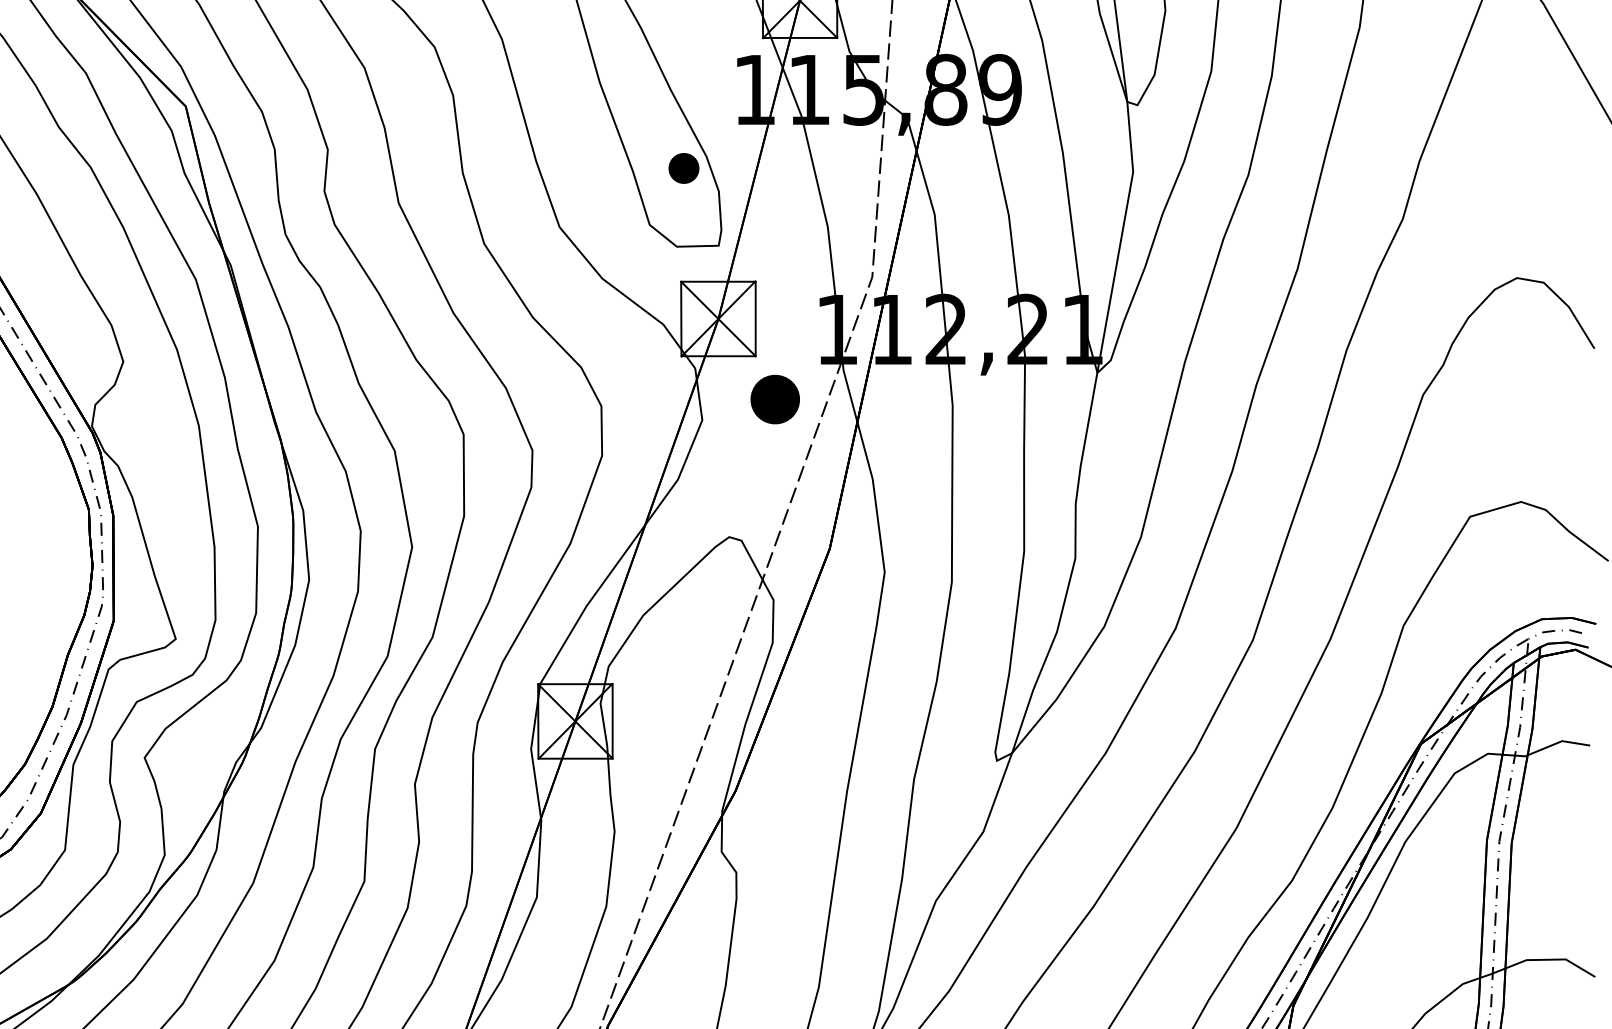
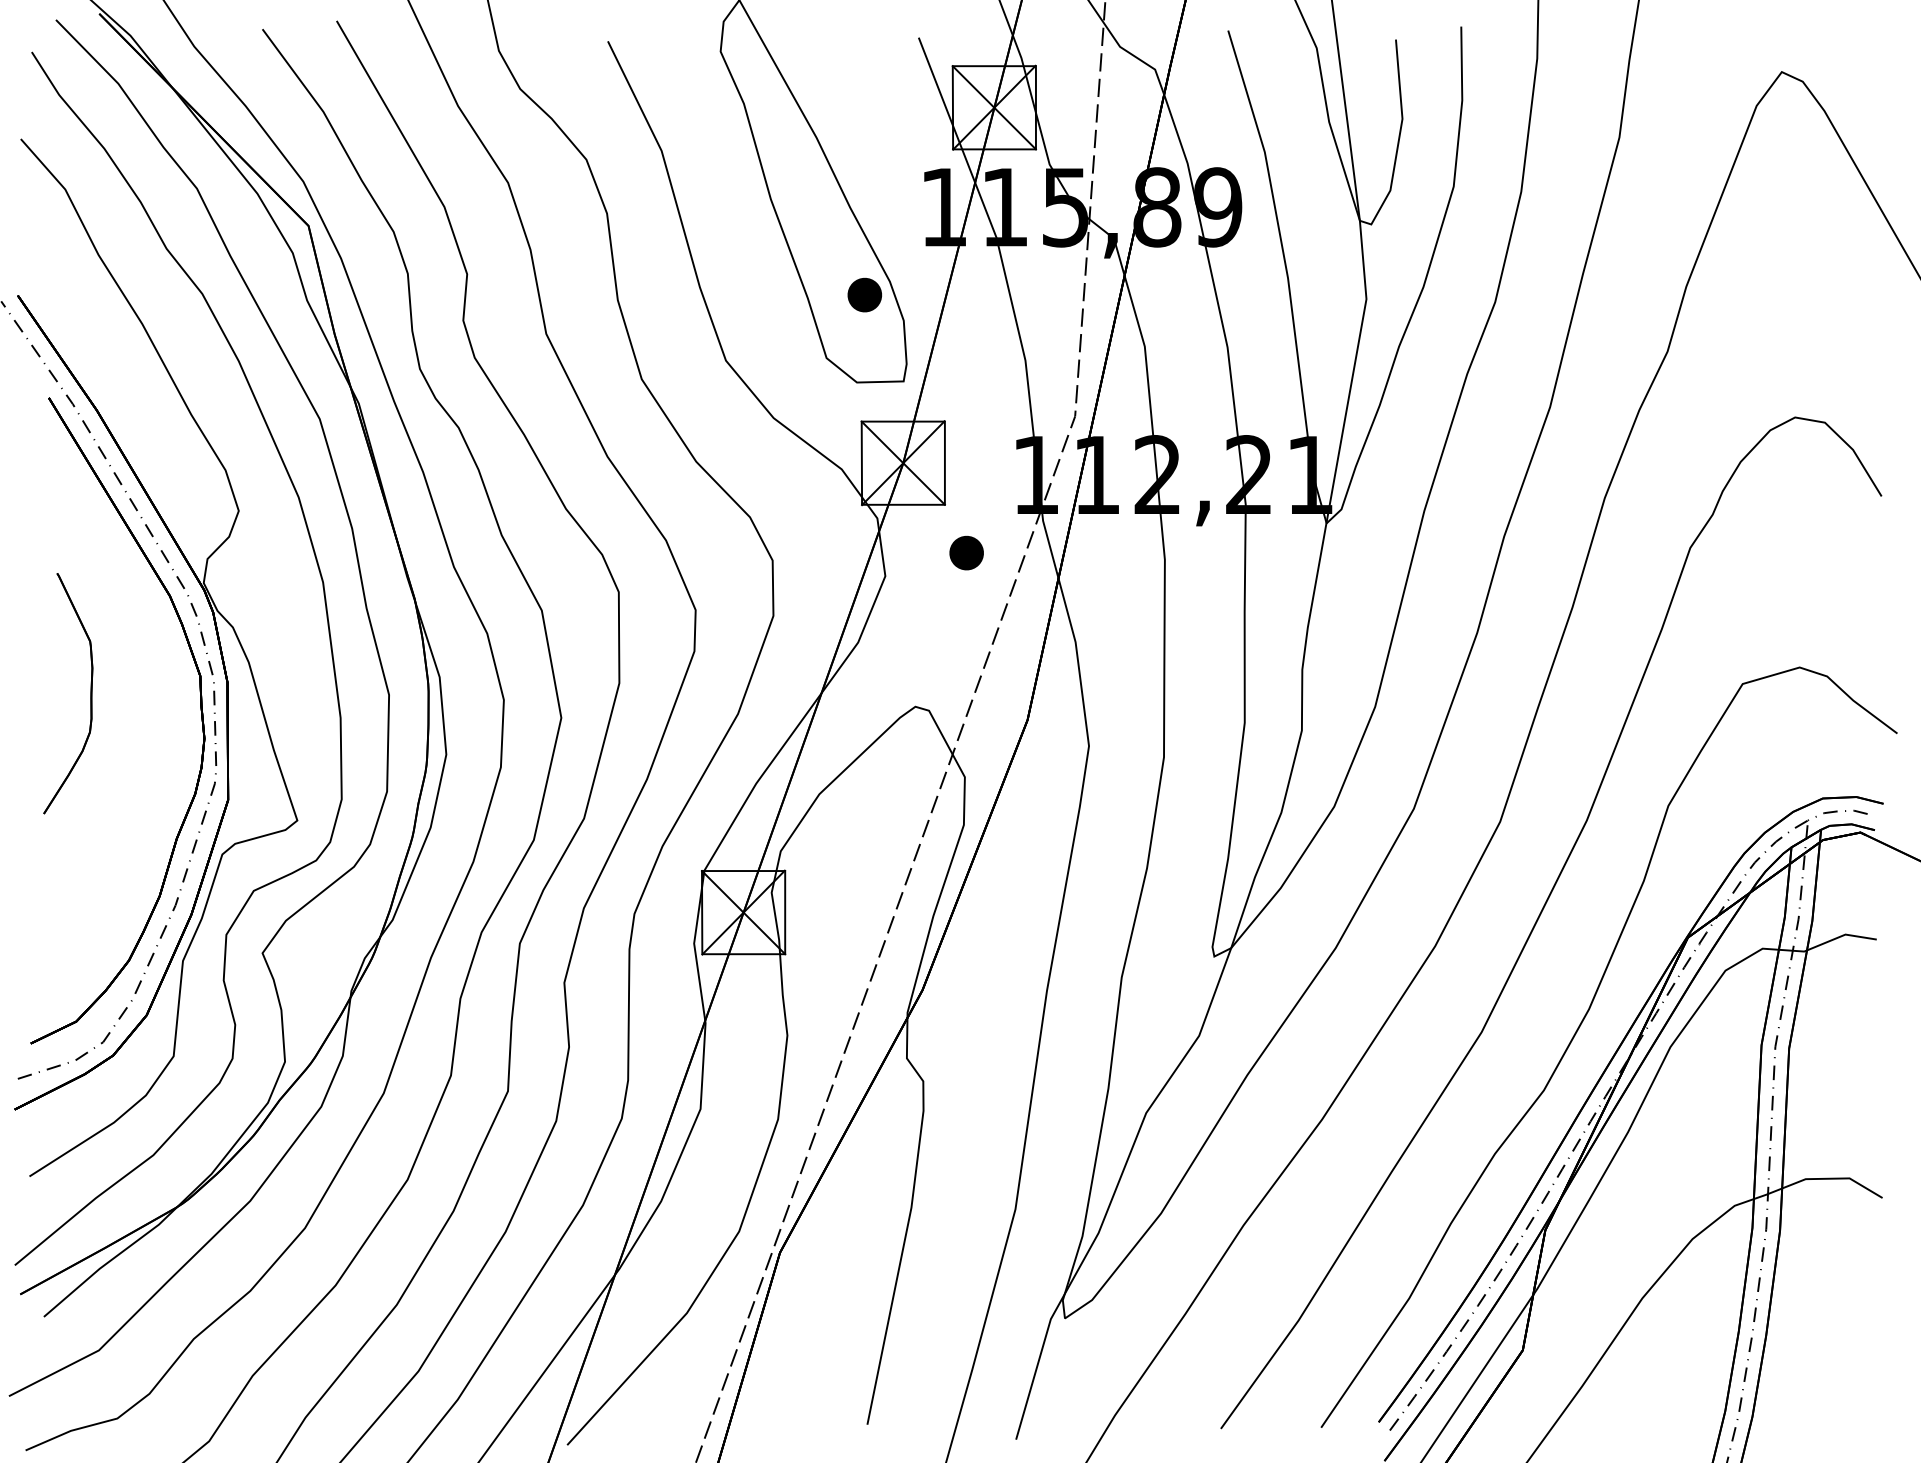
part: (775, 398) -> (966, 552), size x0.62

